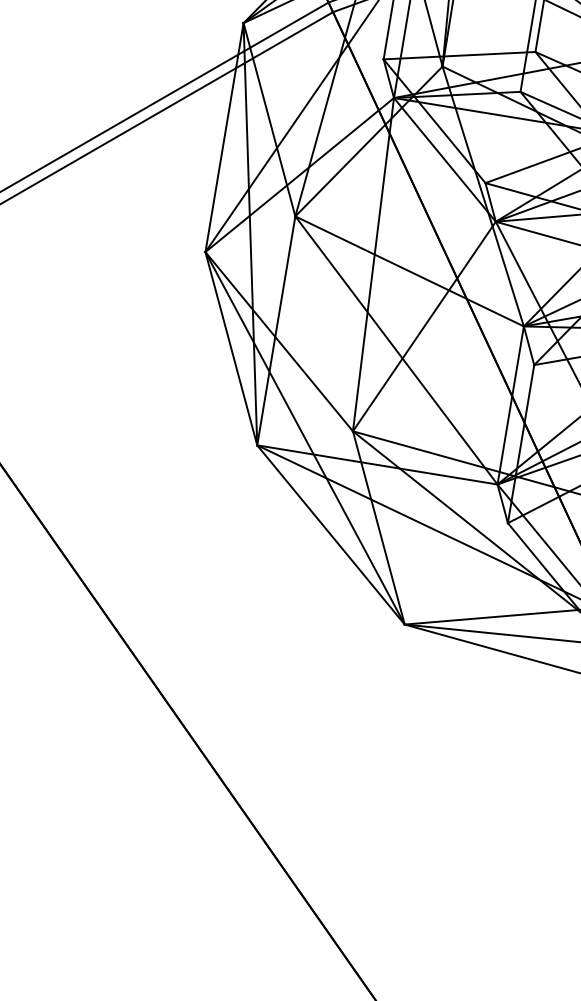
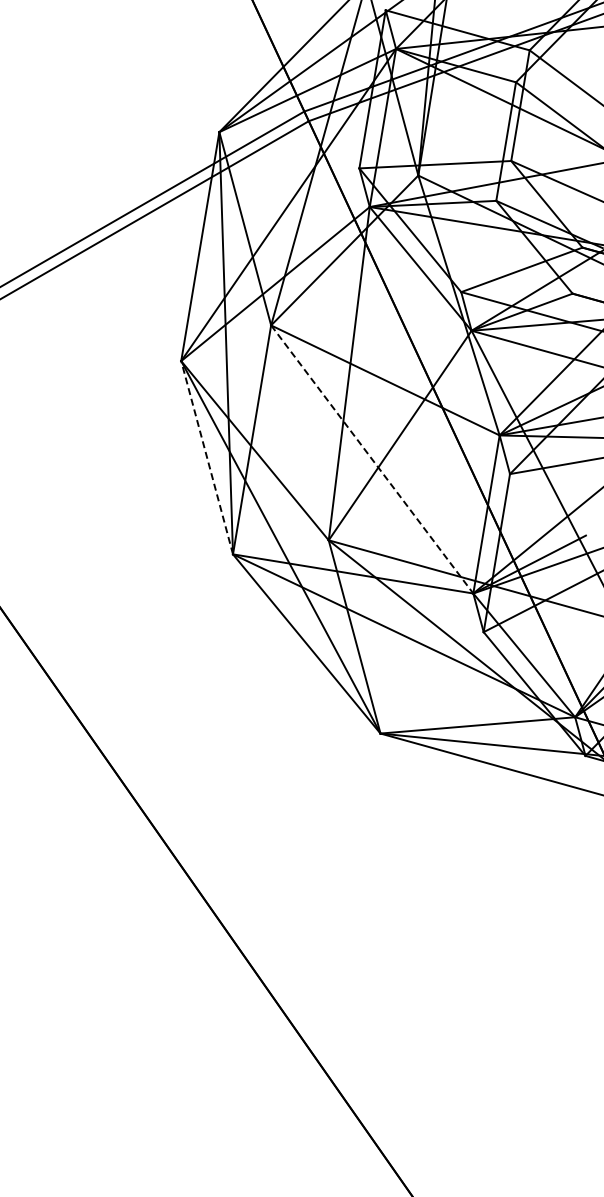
line: (231, 348) -> (207, 457), solid -> dashed
line: (396, 350) -> (372, 459), solid -> dashed

